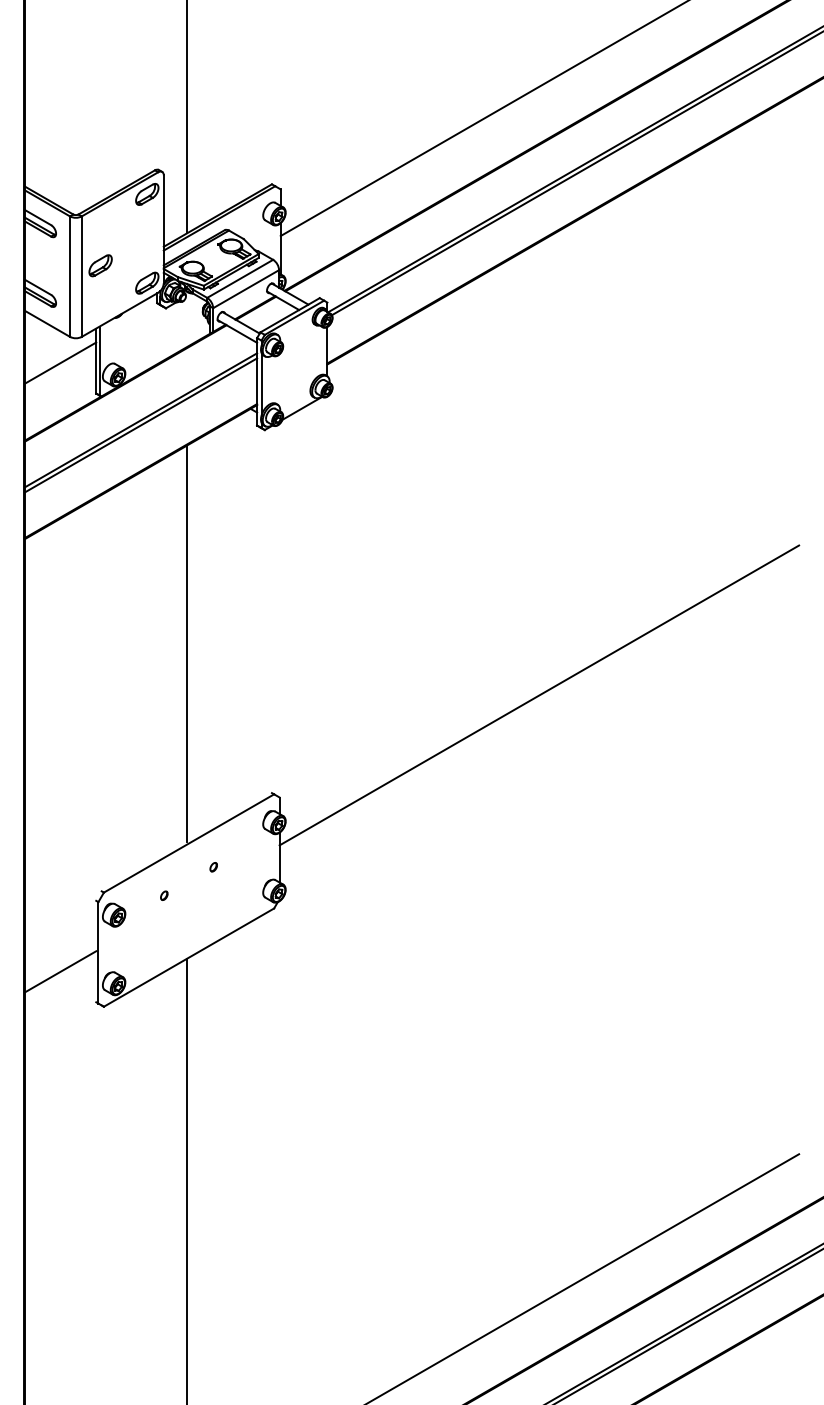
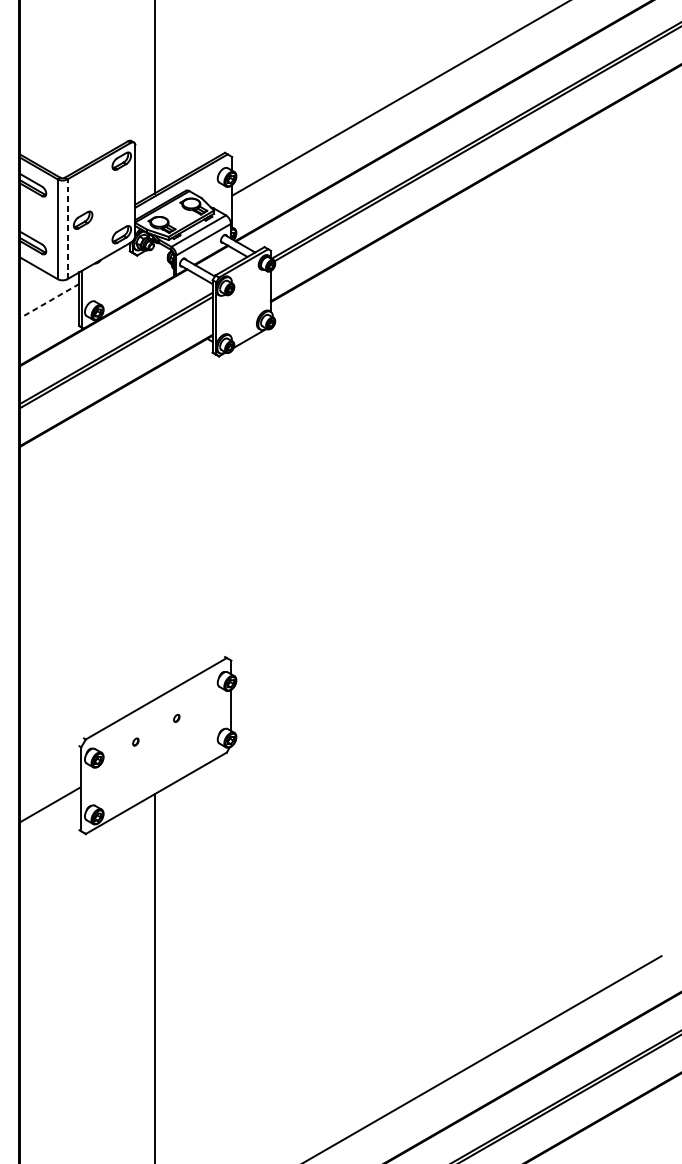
line: (81, 276) -> (67, 229), solid -> dashed
line: (60, 363) -> (49, 301), solid -> dashed
line: (186, 643) -> (154, 533), removed
line: (539, 695) -> (446, 576), removed

